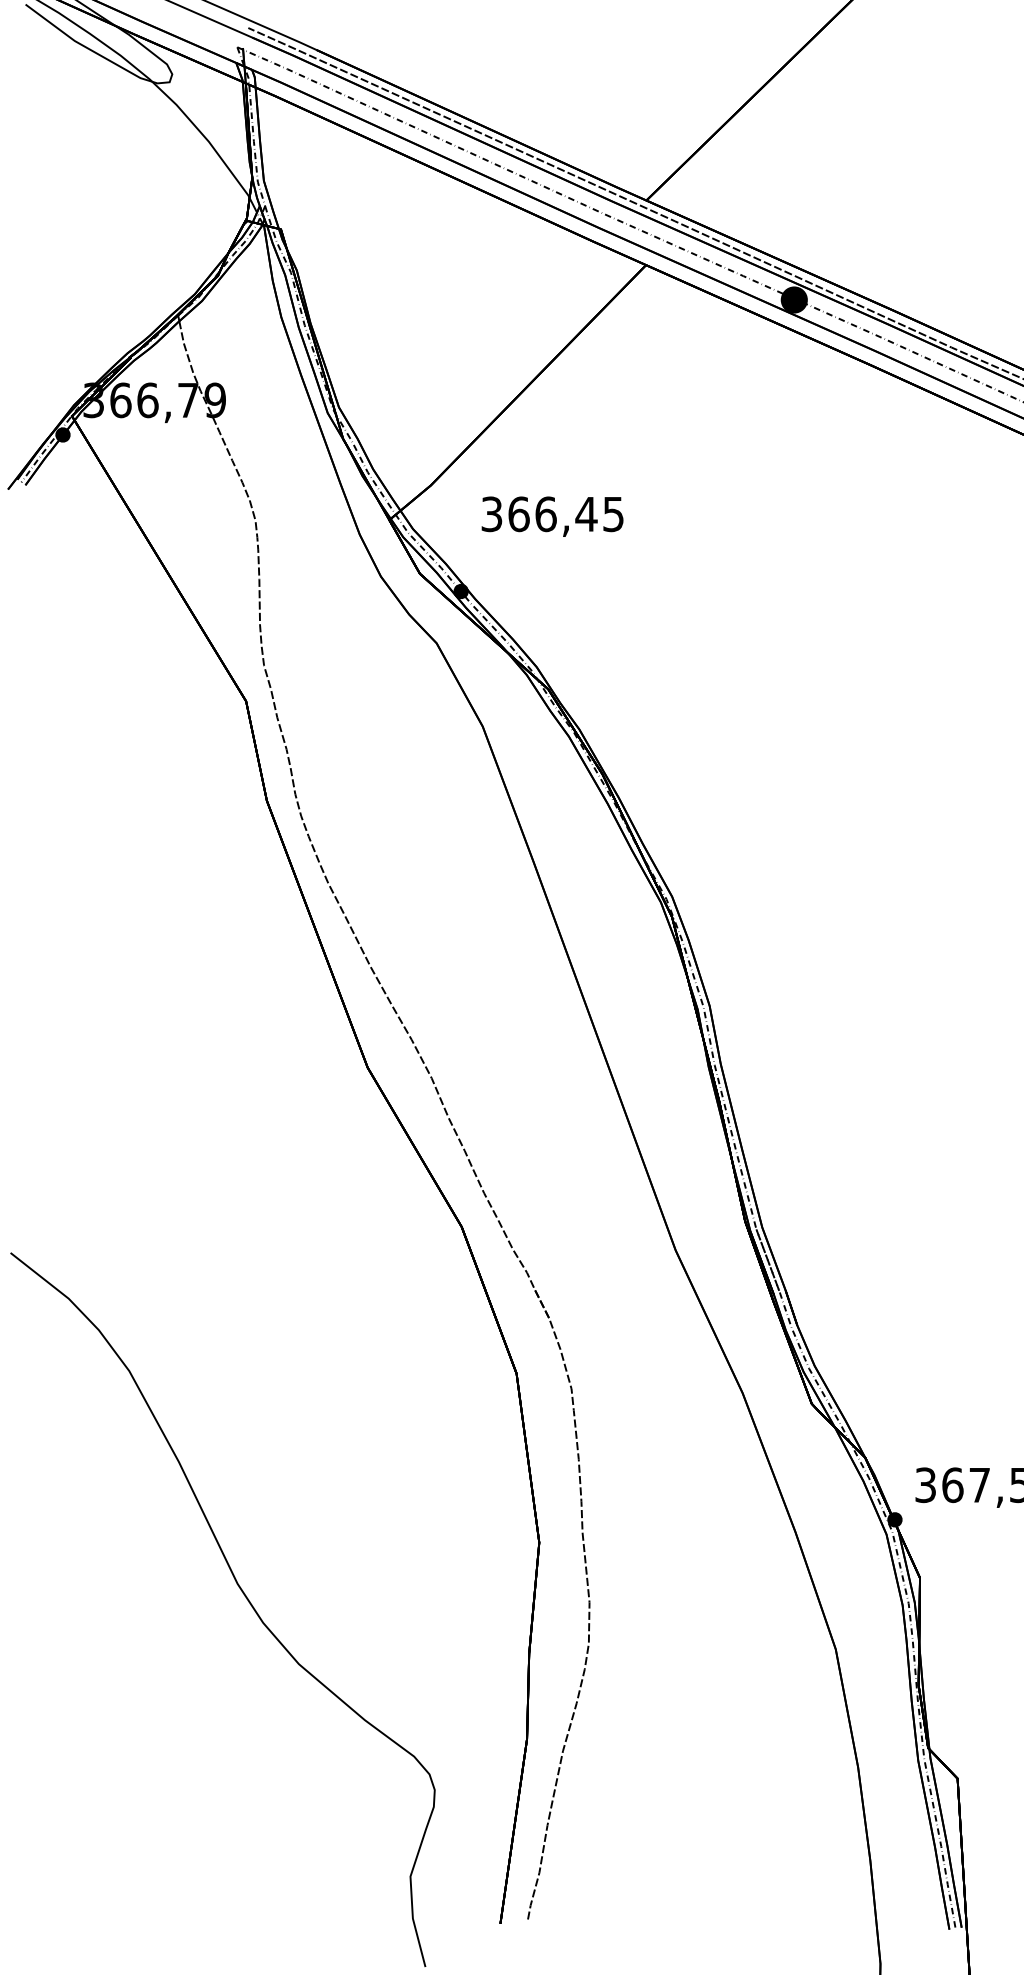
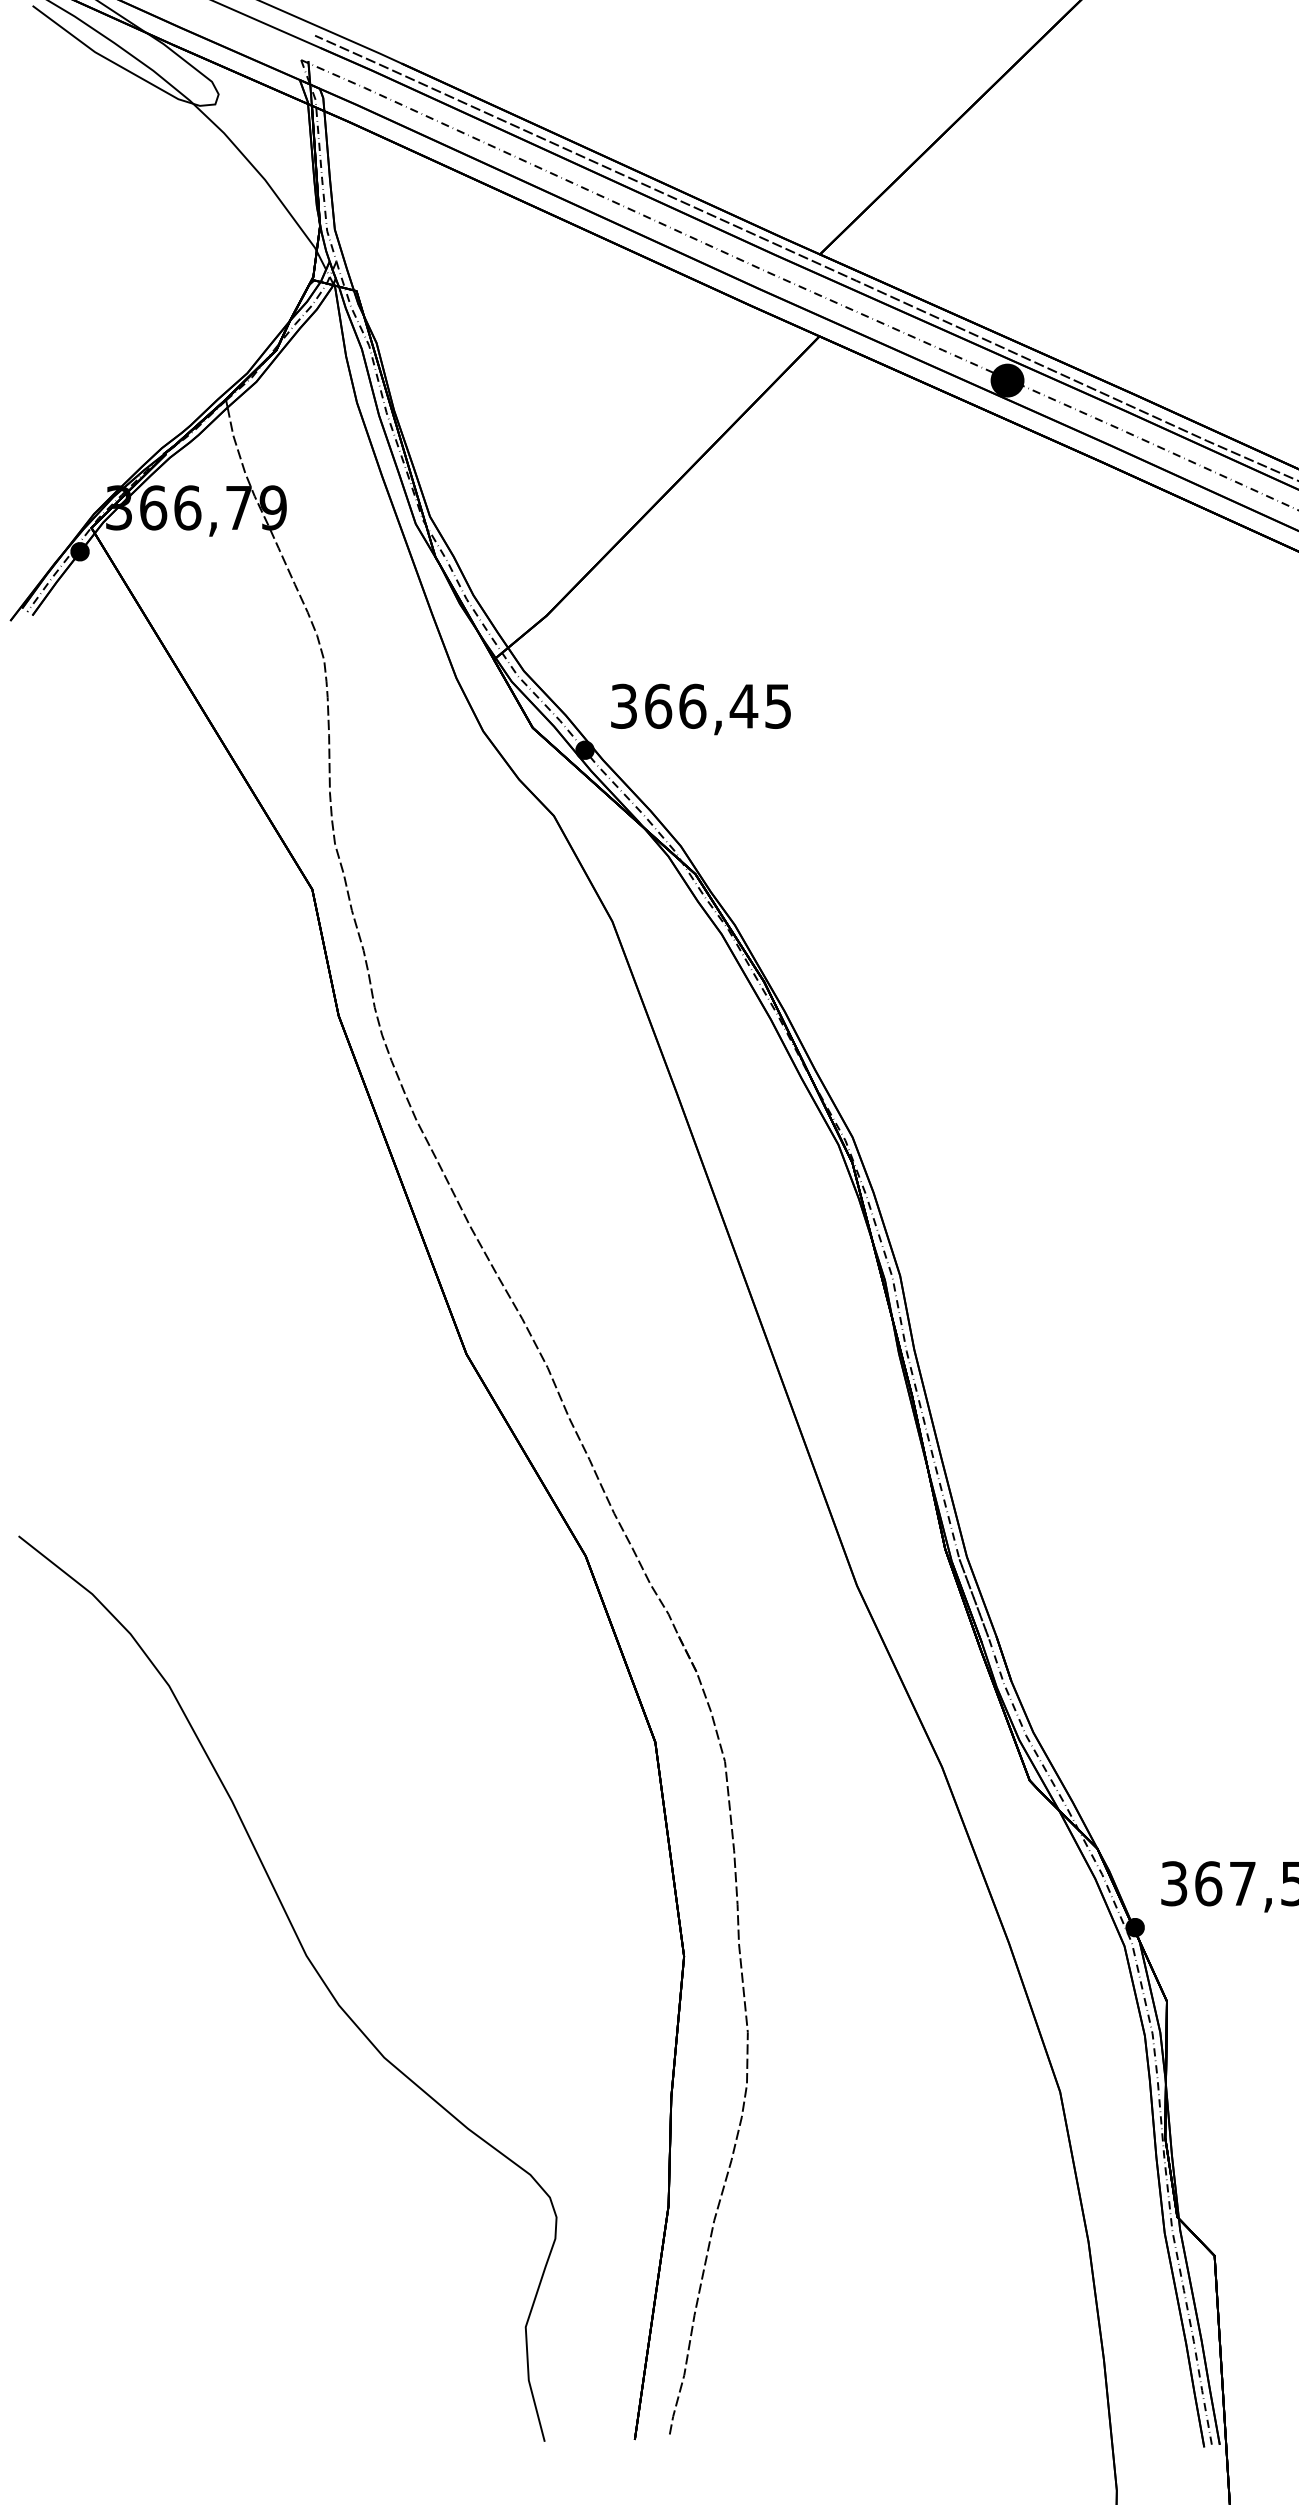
text: (552, 516) -> (700, 709), moved
curve: (244, 1596) -> (315, 1971), moved

